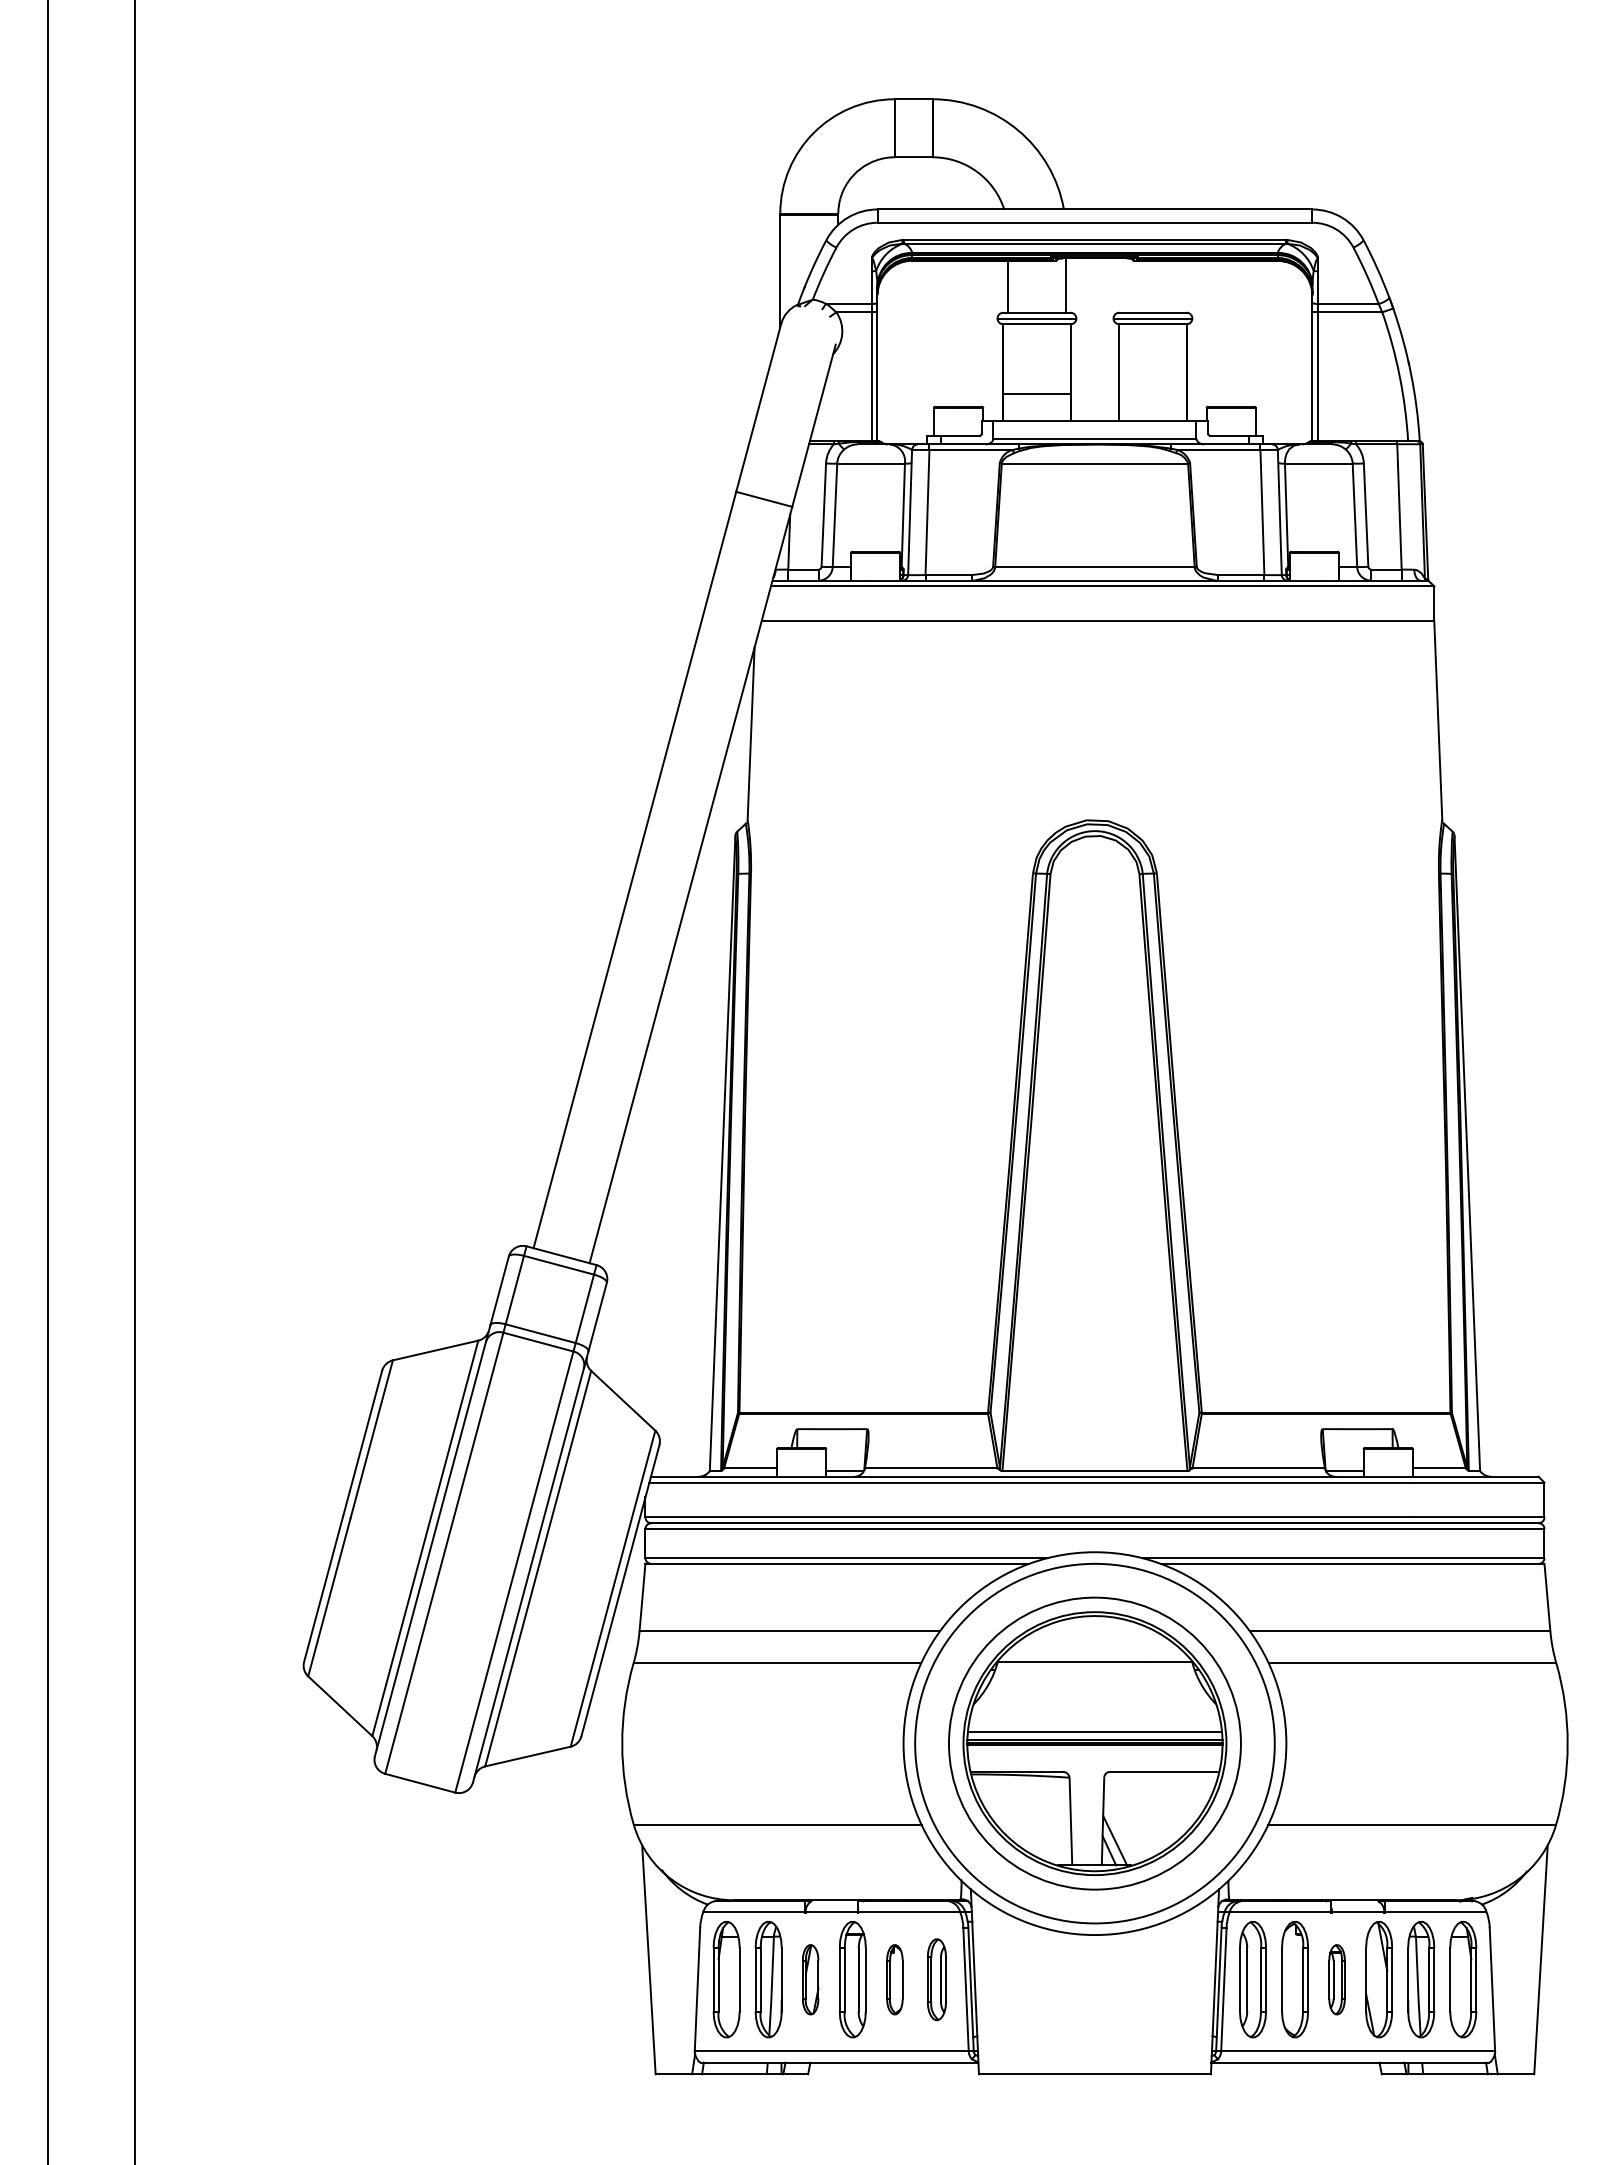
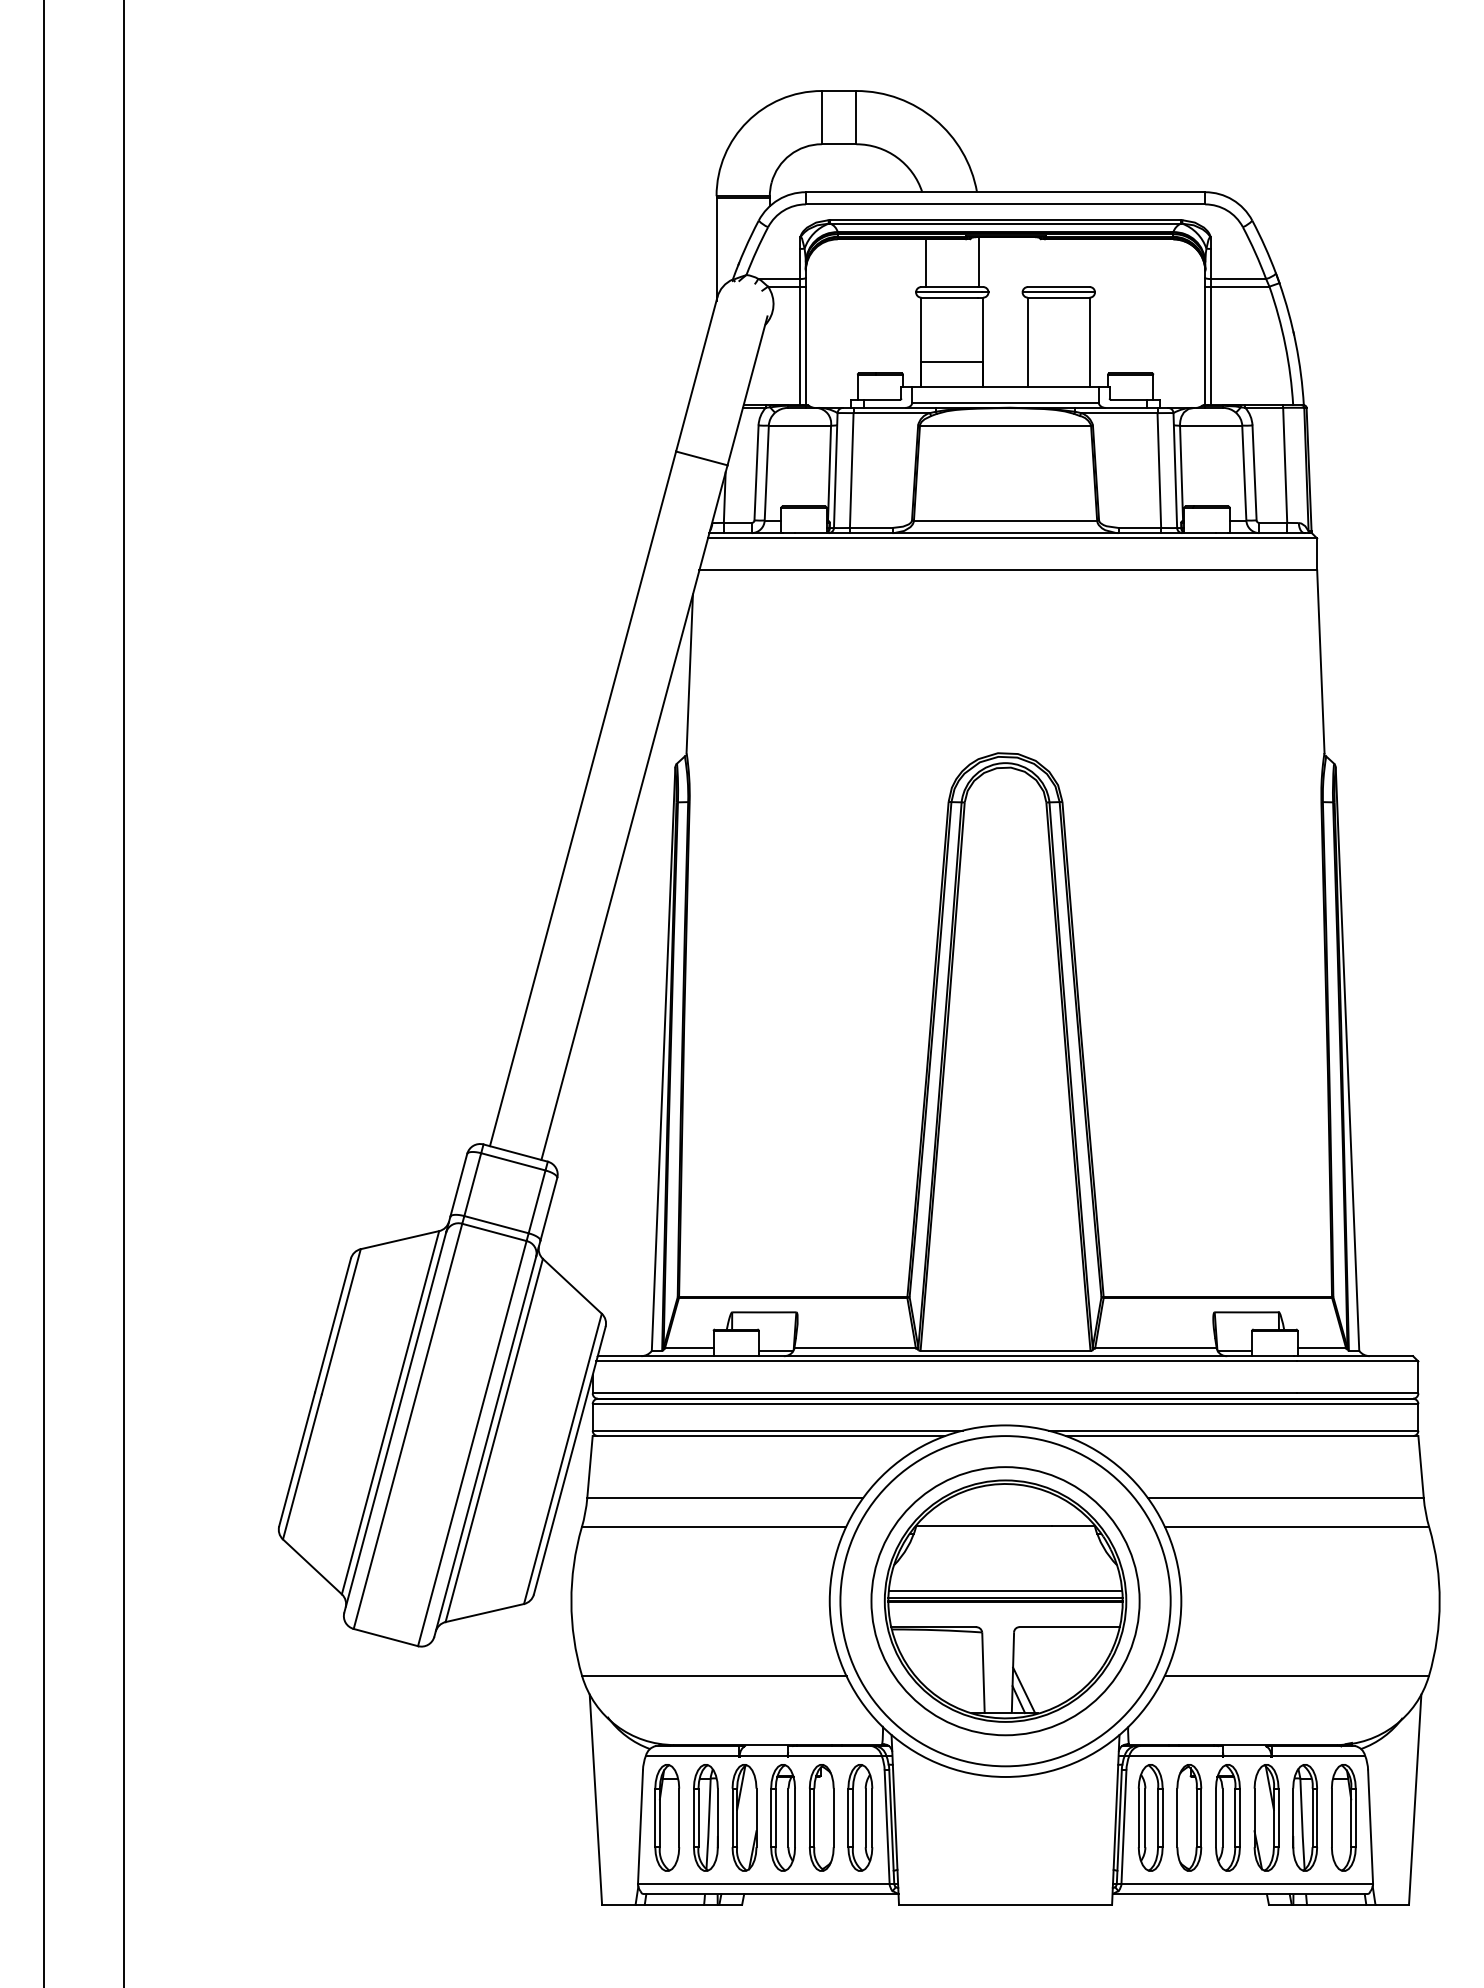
part: (810, 1979) -> (744, 1817), size x1.67
part: (894, 1979) -> (821, 1817), size x1.67
part: (936, 1979) -> (860, 1817), size x1.43
part: (1336, 1979) -> (1227, 1817), size x1.67

